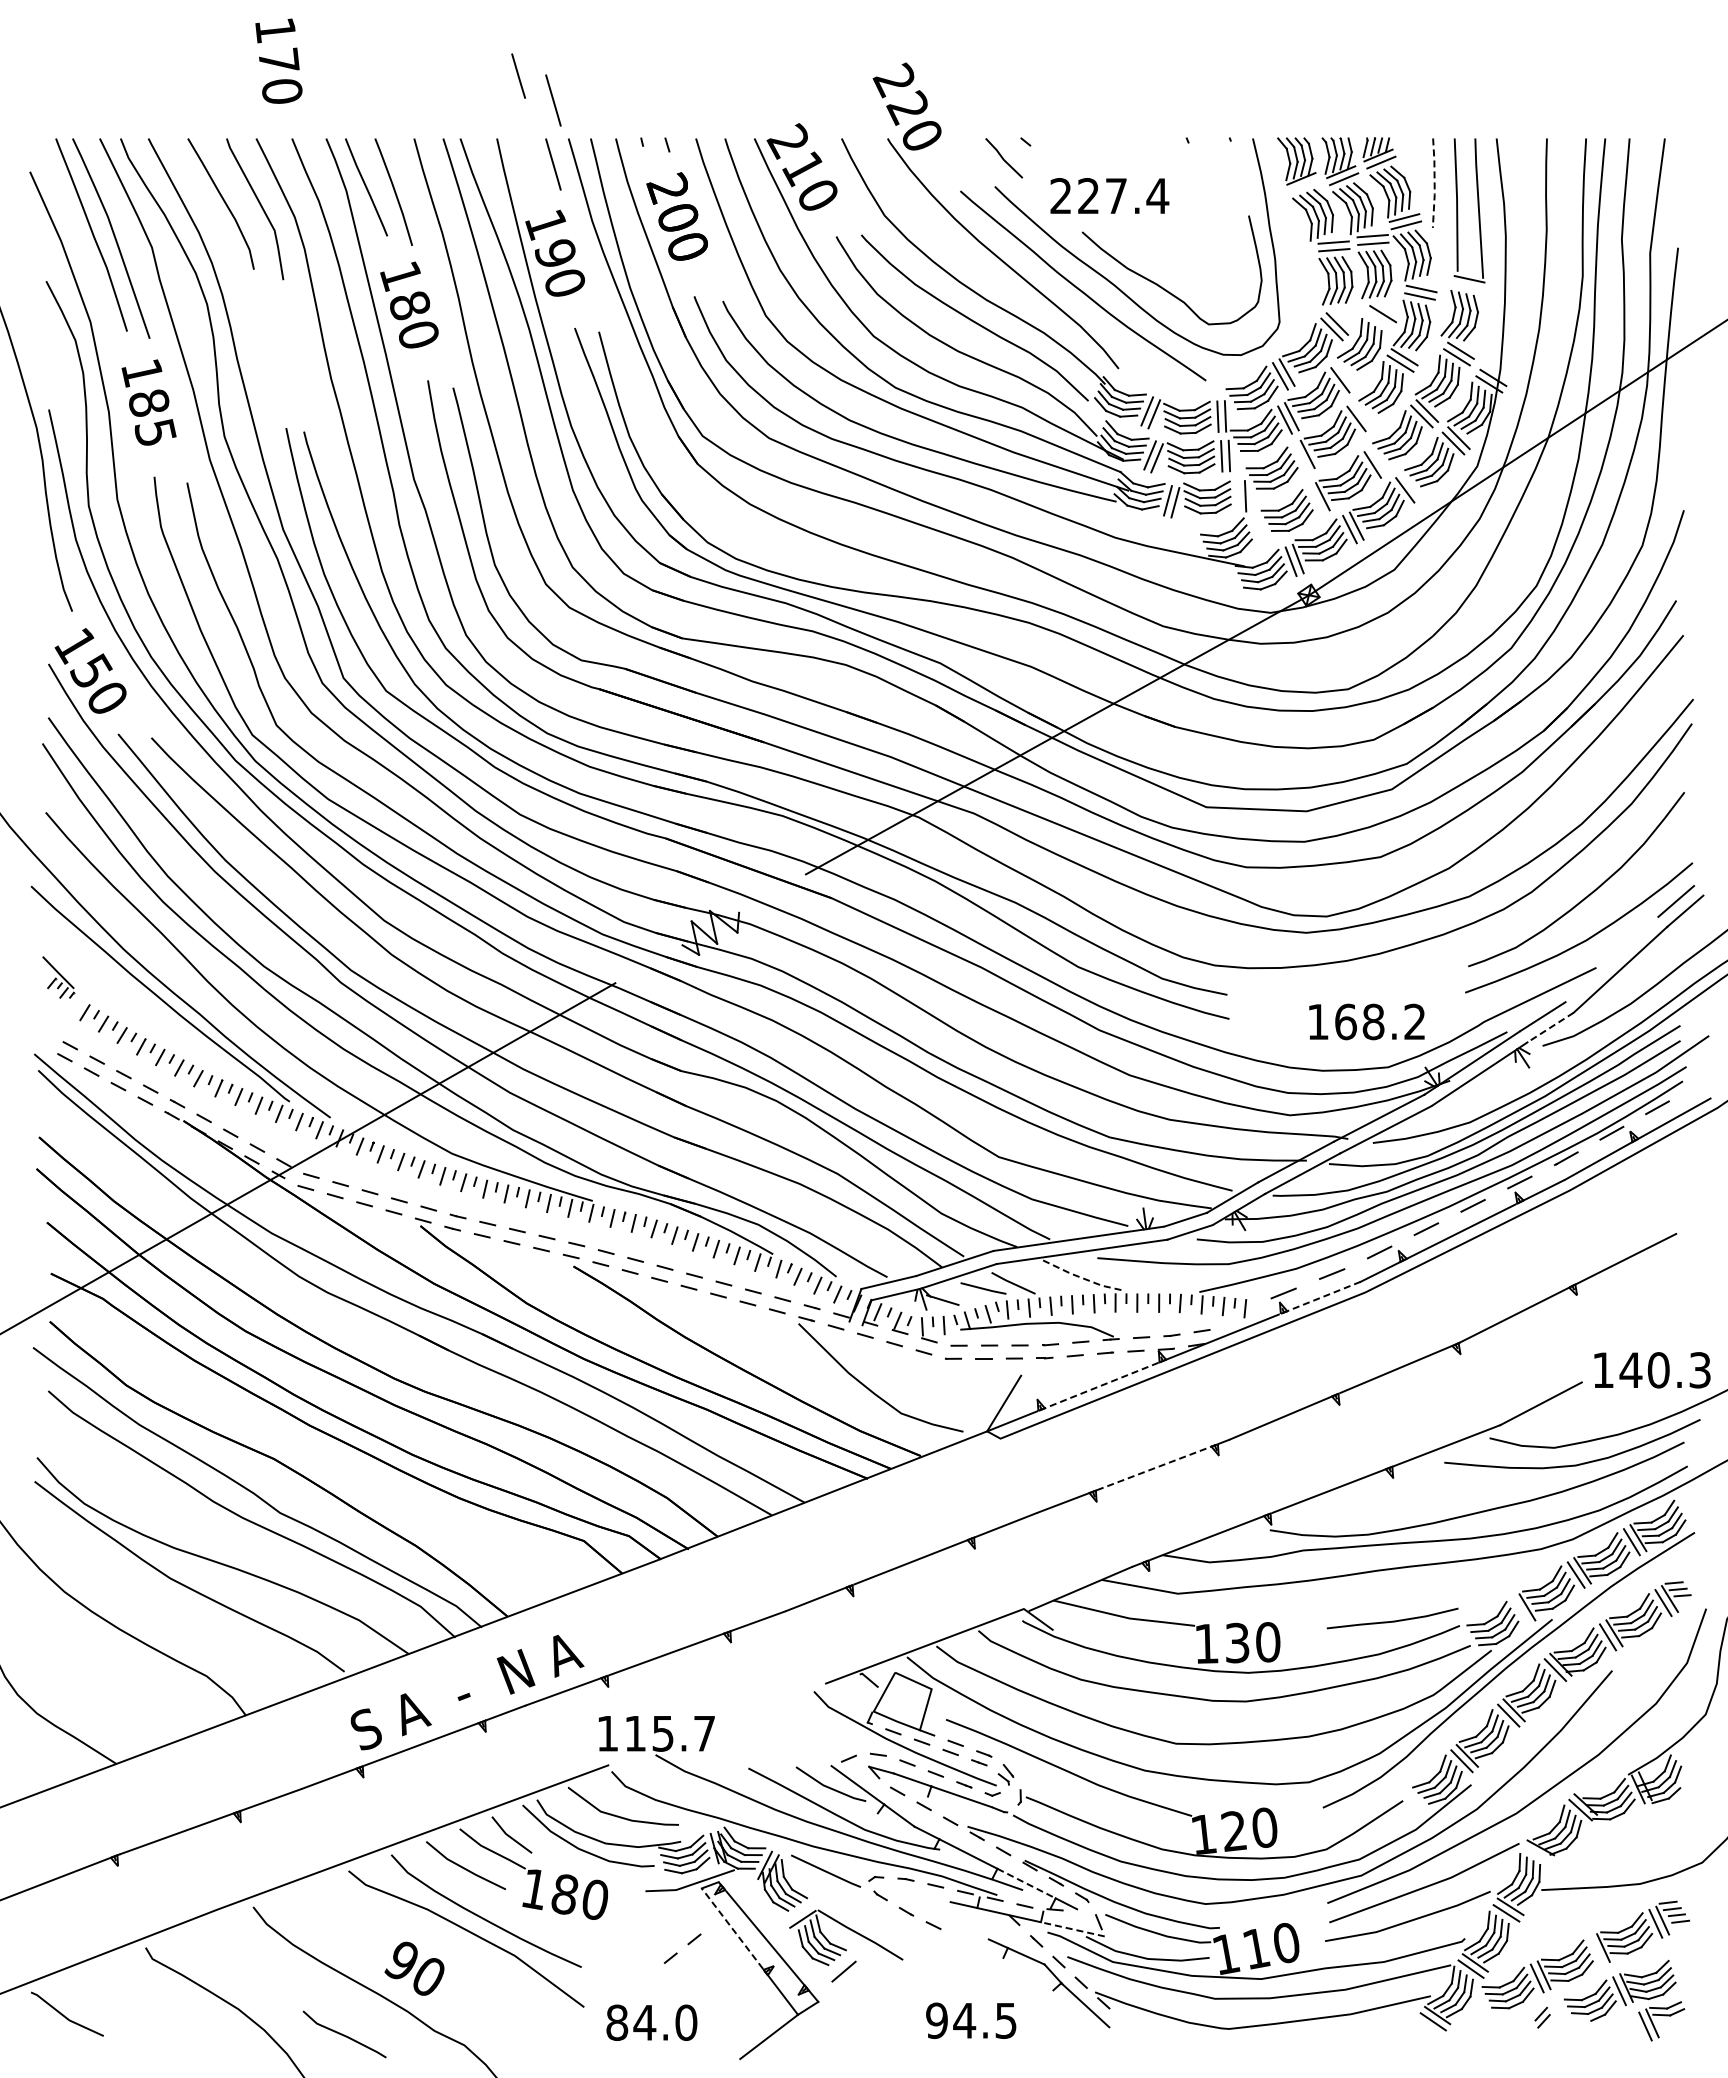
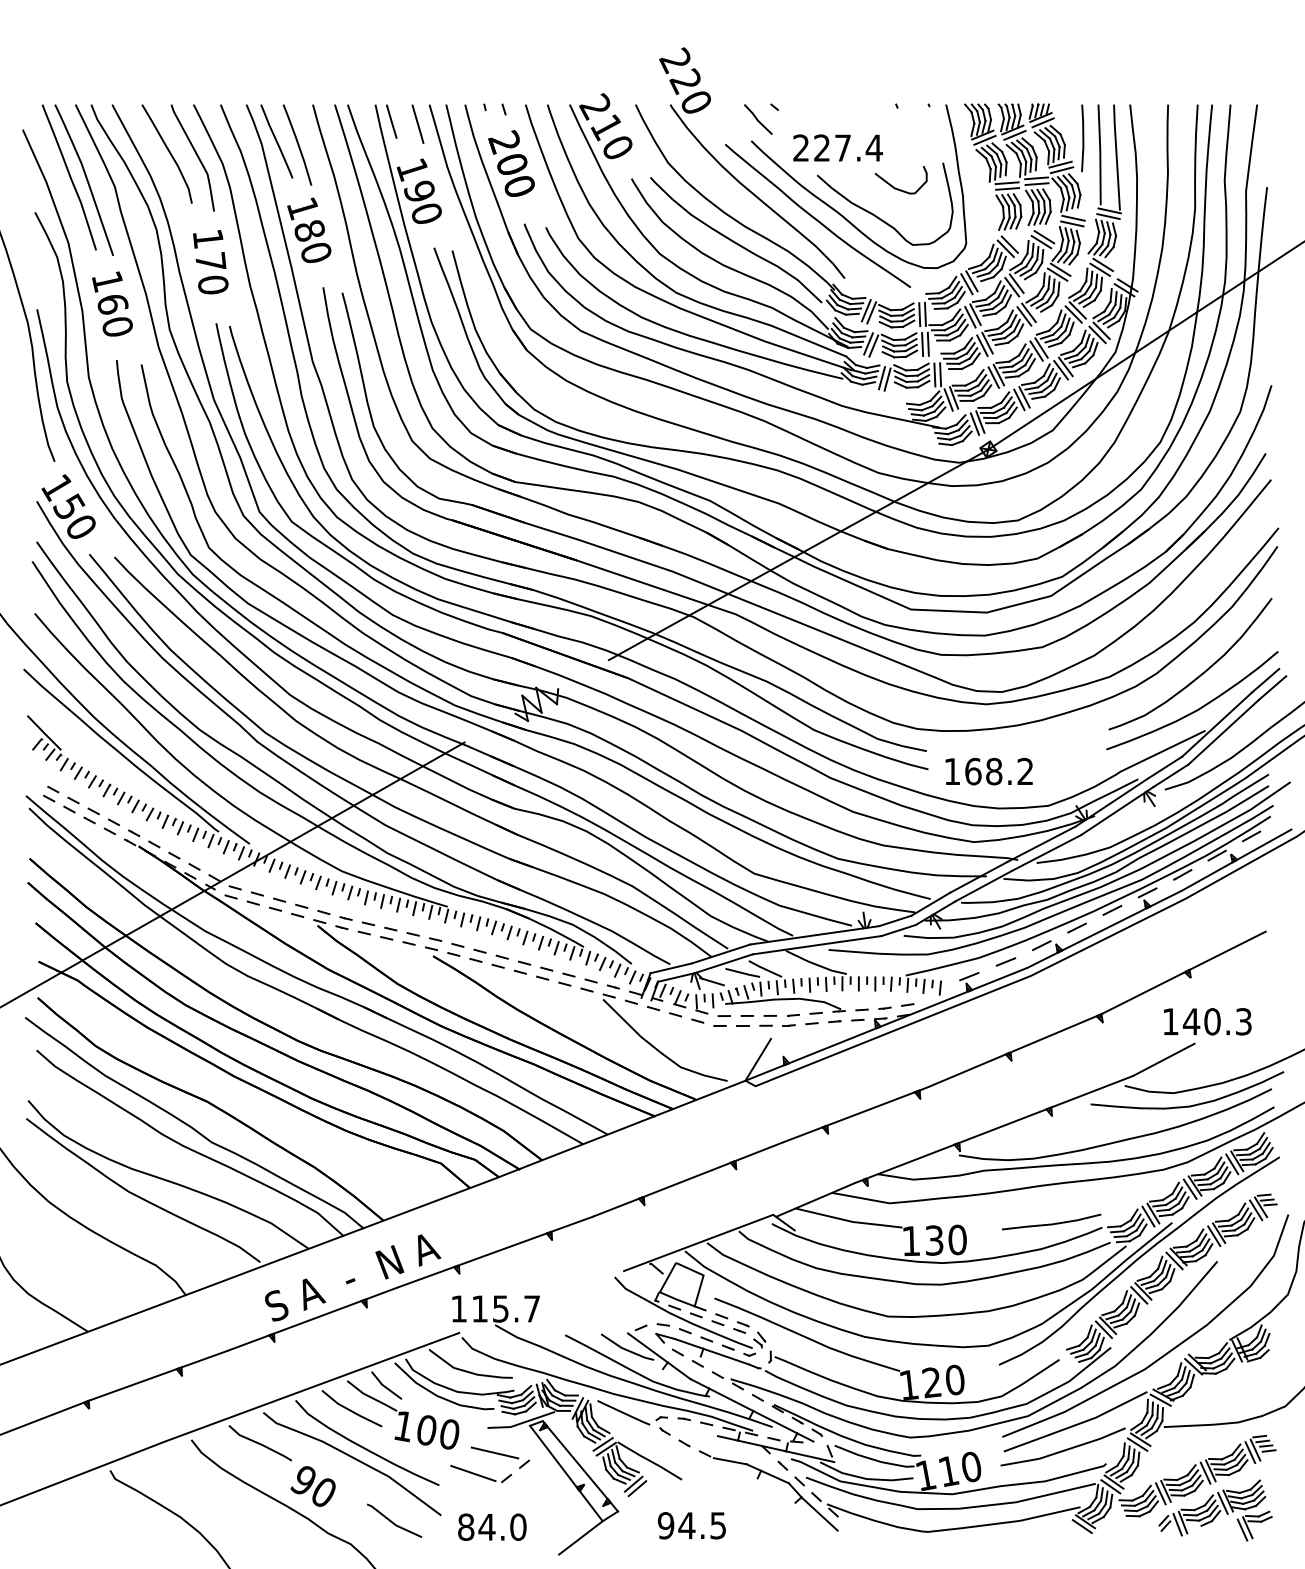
text: (278, 60) -> (210, 261), moved
line: (518, 75) -> (391, 121), moved
line: (553, 100) -> (418, 75), removed
line: (1434, 183) -> (1083, 138), dashed -> solid
line: (1304, 185) -> (985, 140), added
curve: (1188, 249) -> (897, 188), added
line: (1467, 286) -> (1108, 216), added
line: (1379, 320) -> (1041, 242), added
line: (1346, 375) -> (1016, 283), added
line: (1362, 414) -> (1028, 313), added
text: (152, 417) -> (115, 315), 185 -> 160
line: (1300, 457) -> (982, 345), added
line: (1379, 460) -> (1041, 347), added
line: (1411, 485) -> (1065, 366), added
line: (1237, 496) -> (934, 374), added
line: (1315, 499) -> (993, 377), added
line: (1263, 526) -> (954, 397), added
line: (1255, 529) -> (948, 399), added
line: (1611, 959) -> (1216, 724), added
part: (58, 977) -> (44, 738), size x1.43
text: (1366, 1021) -> (988, 771), moved
line: (1550, 1027) -> (1170, 775), dashed -> solid
line: (1079, 1277) -> (815, 964), dashed -> solid
line: (1318, 1298) -> (995, 980), dashed -> solid
text: (1652, 1370) -> (1207, 1021), moved
line: (1095, 1387) -> (827, 1047), dashed -> solid
line: (1159, 1466) -> (875, 1107), dashed -> solid
line: (1520, 1611) -> (1148, 1216), added
line: (1536, 1854) -> (1160, 1400), added
line: (1026, 1883) -> (775, 1422), dashed -> solid
text: (564, 1894) -> (426, 1430), 180 -> 100
line: (798, 1912) -> (603, 1443), added
line: (655, 1924) -> (495, 1453), added
line: (732, 1928) -> (553, 1456), dashed -> solid
line: (1072, 1929) -> (809, 1456), dashed -> solid
line: (966, 1935) -> (729, 1461), added
line: (626, 1951) -> (473, 1473), added
line: (1596, 1951) -> (1205, 1473), added
line: (838, 1965) -> (633, 1484), added
line: (66, 2016) -> (393, 1522), moved
line: (1566, 2016) -> (1182, 1522), added
line: (1559, 2019) -> (1177, 1524), added
text: (971, 2020) -> (692, 1525), moved
line: (344, 2034) -> (260, 1443), moved

